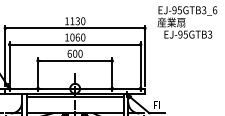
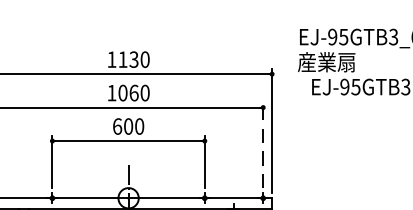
line: (140, 62) -> (262, 144), solid -> dashed

